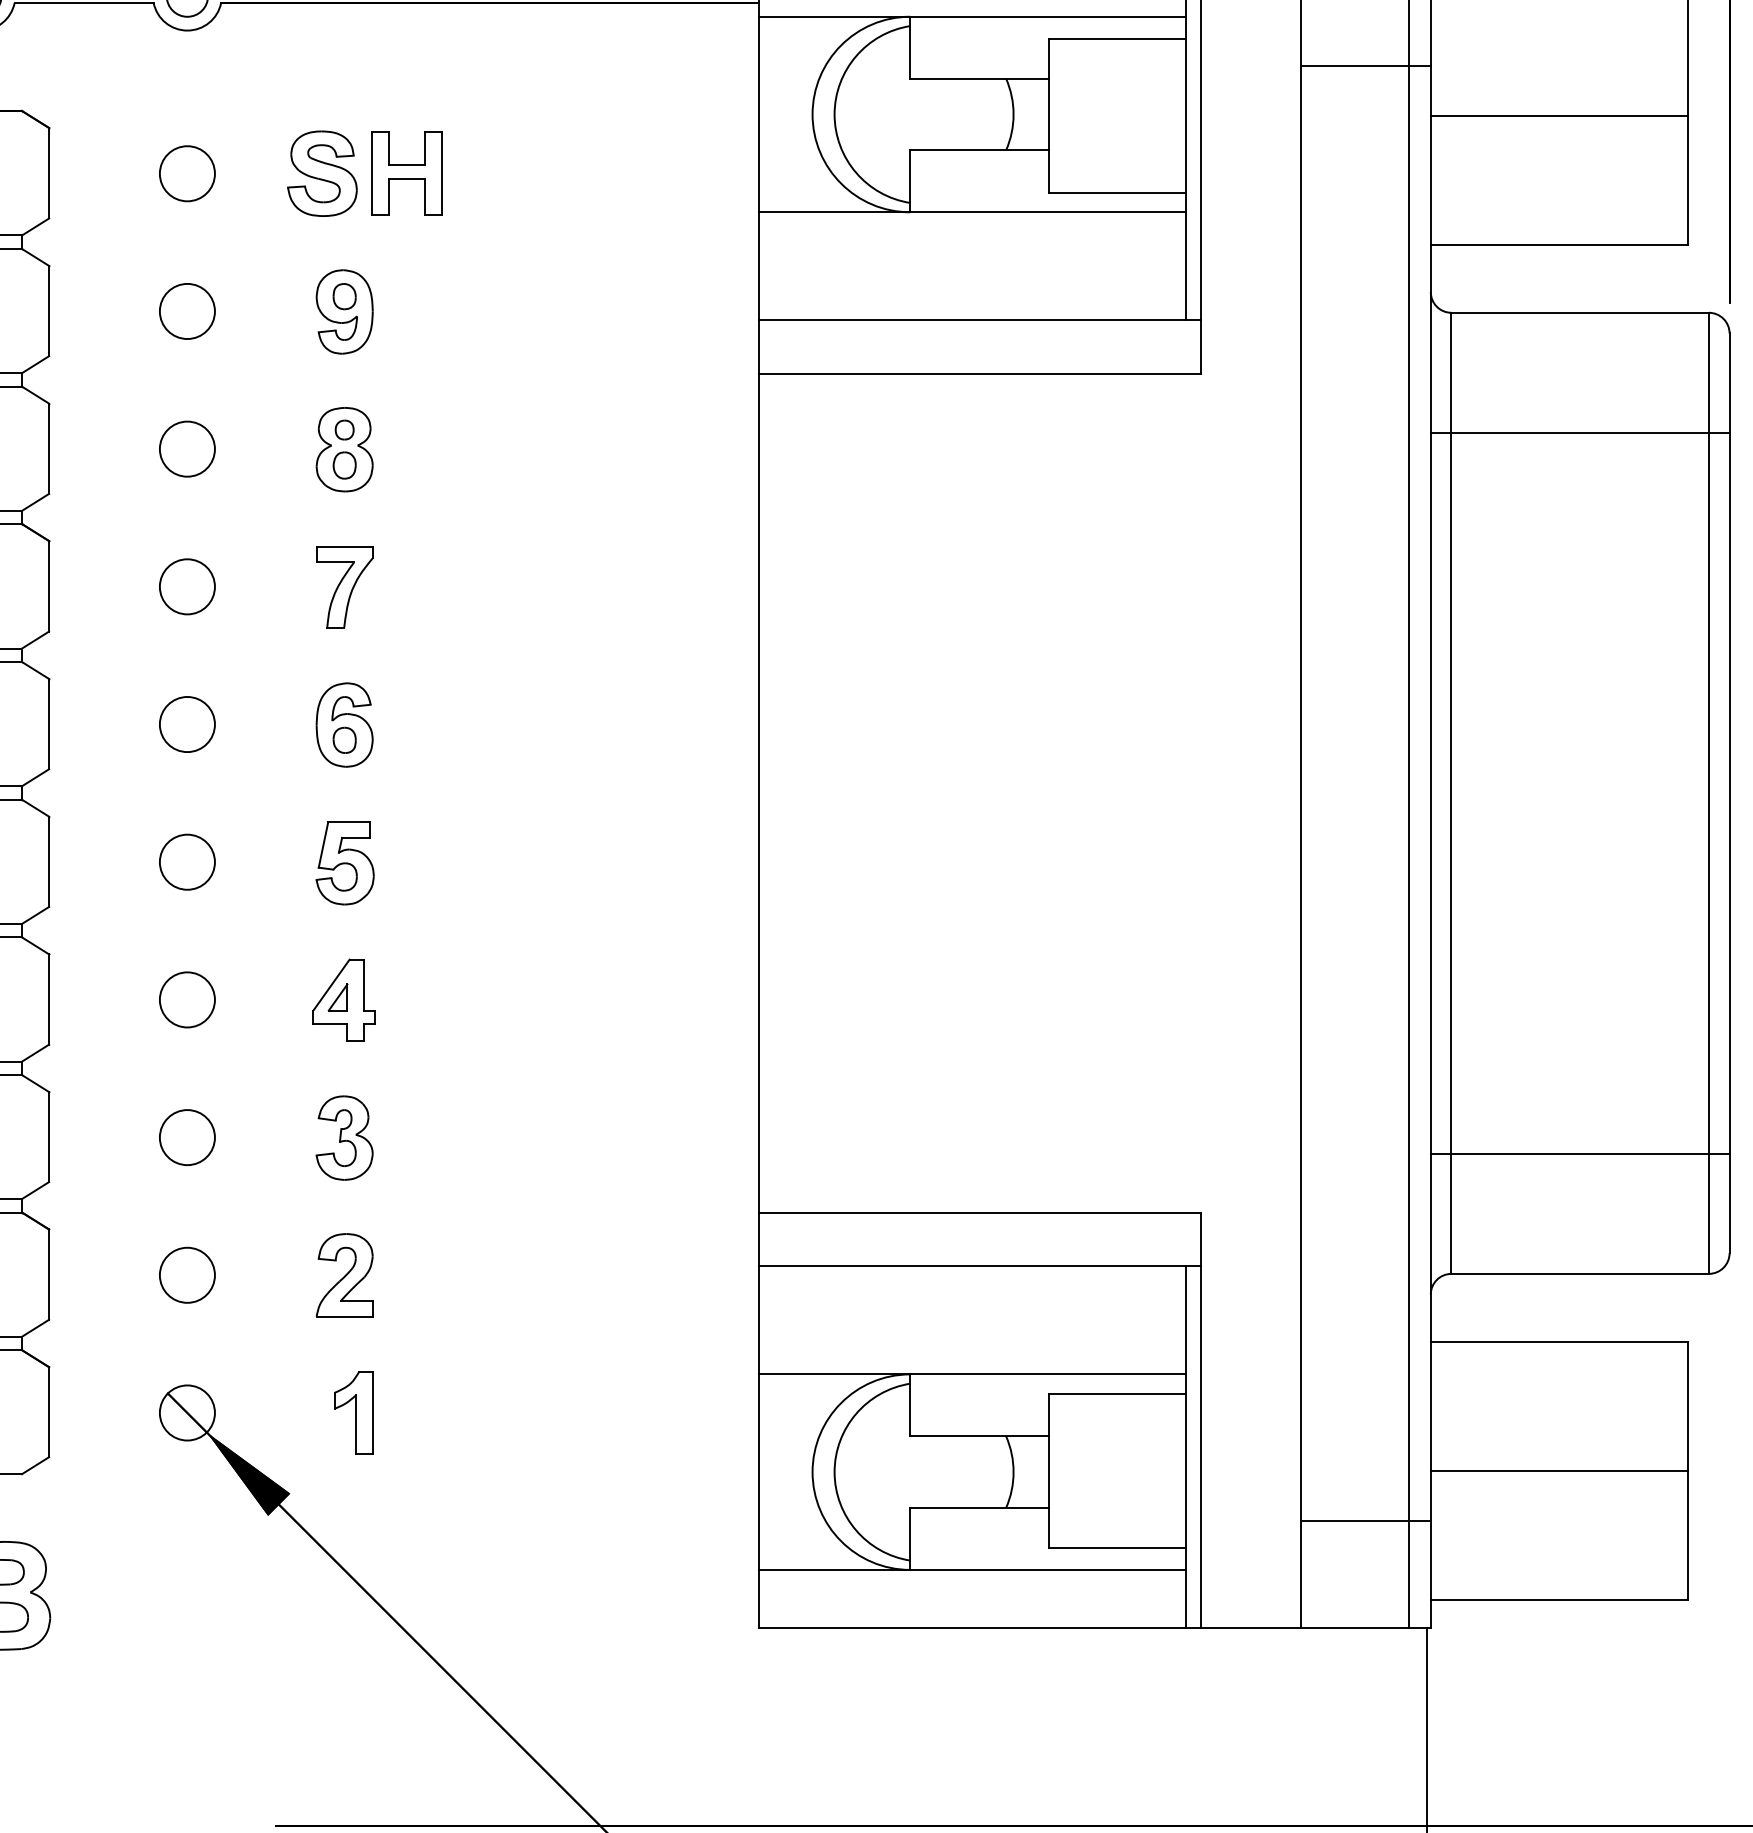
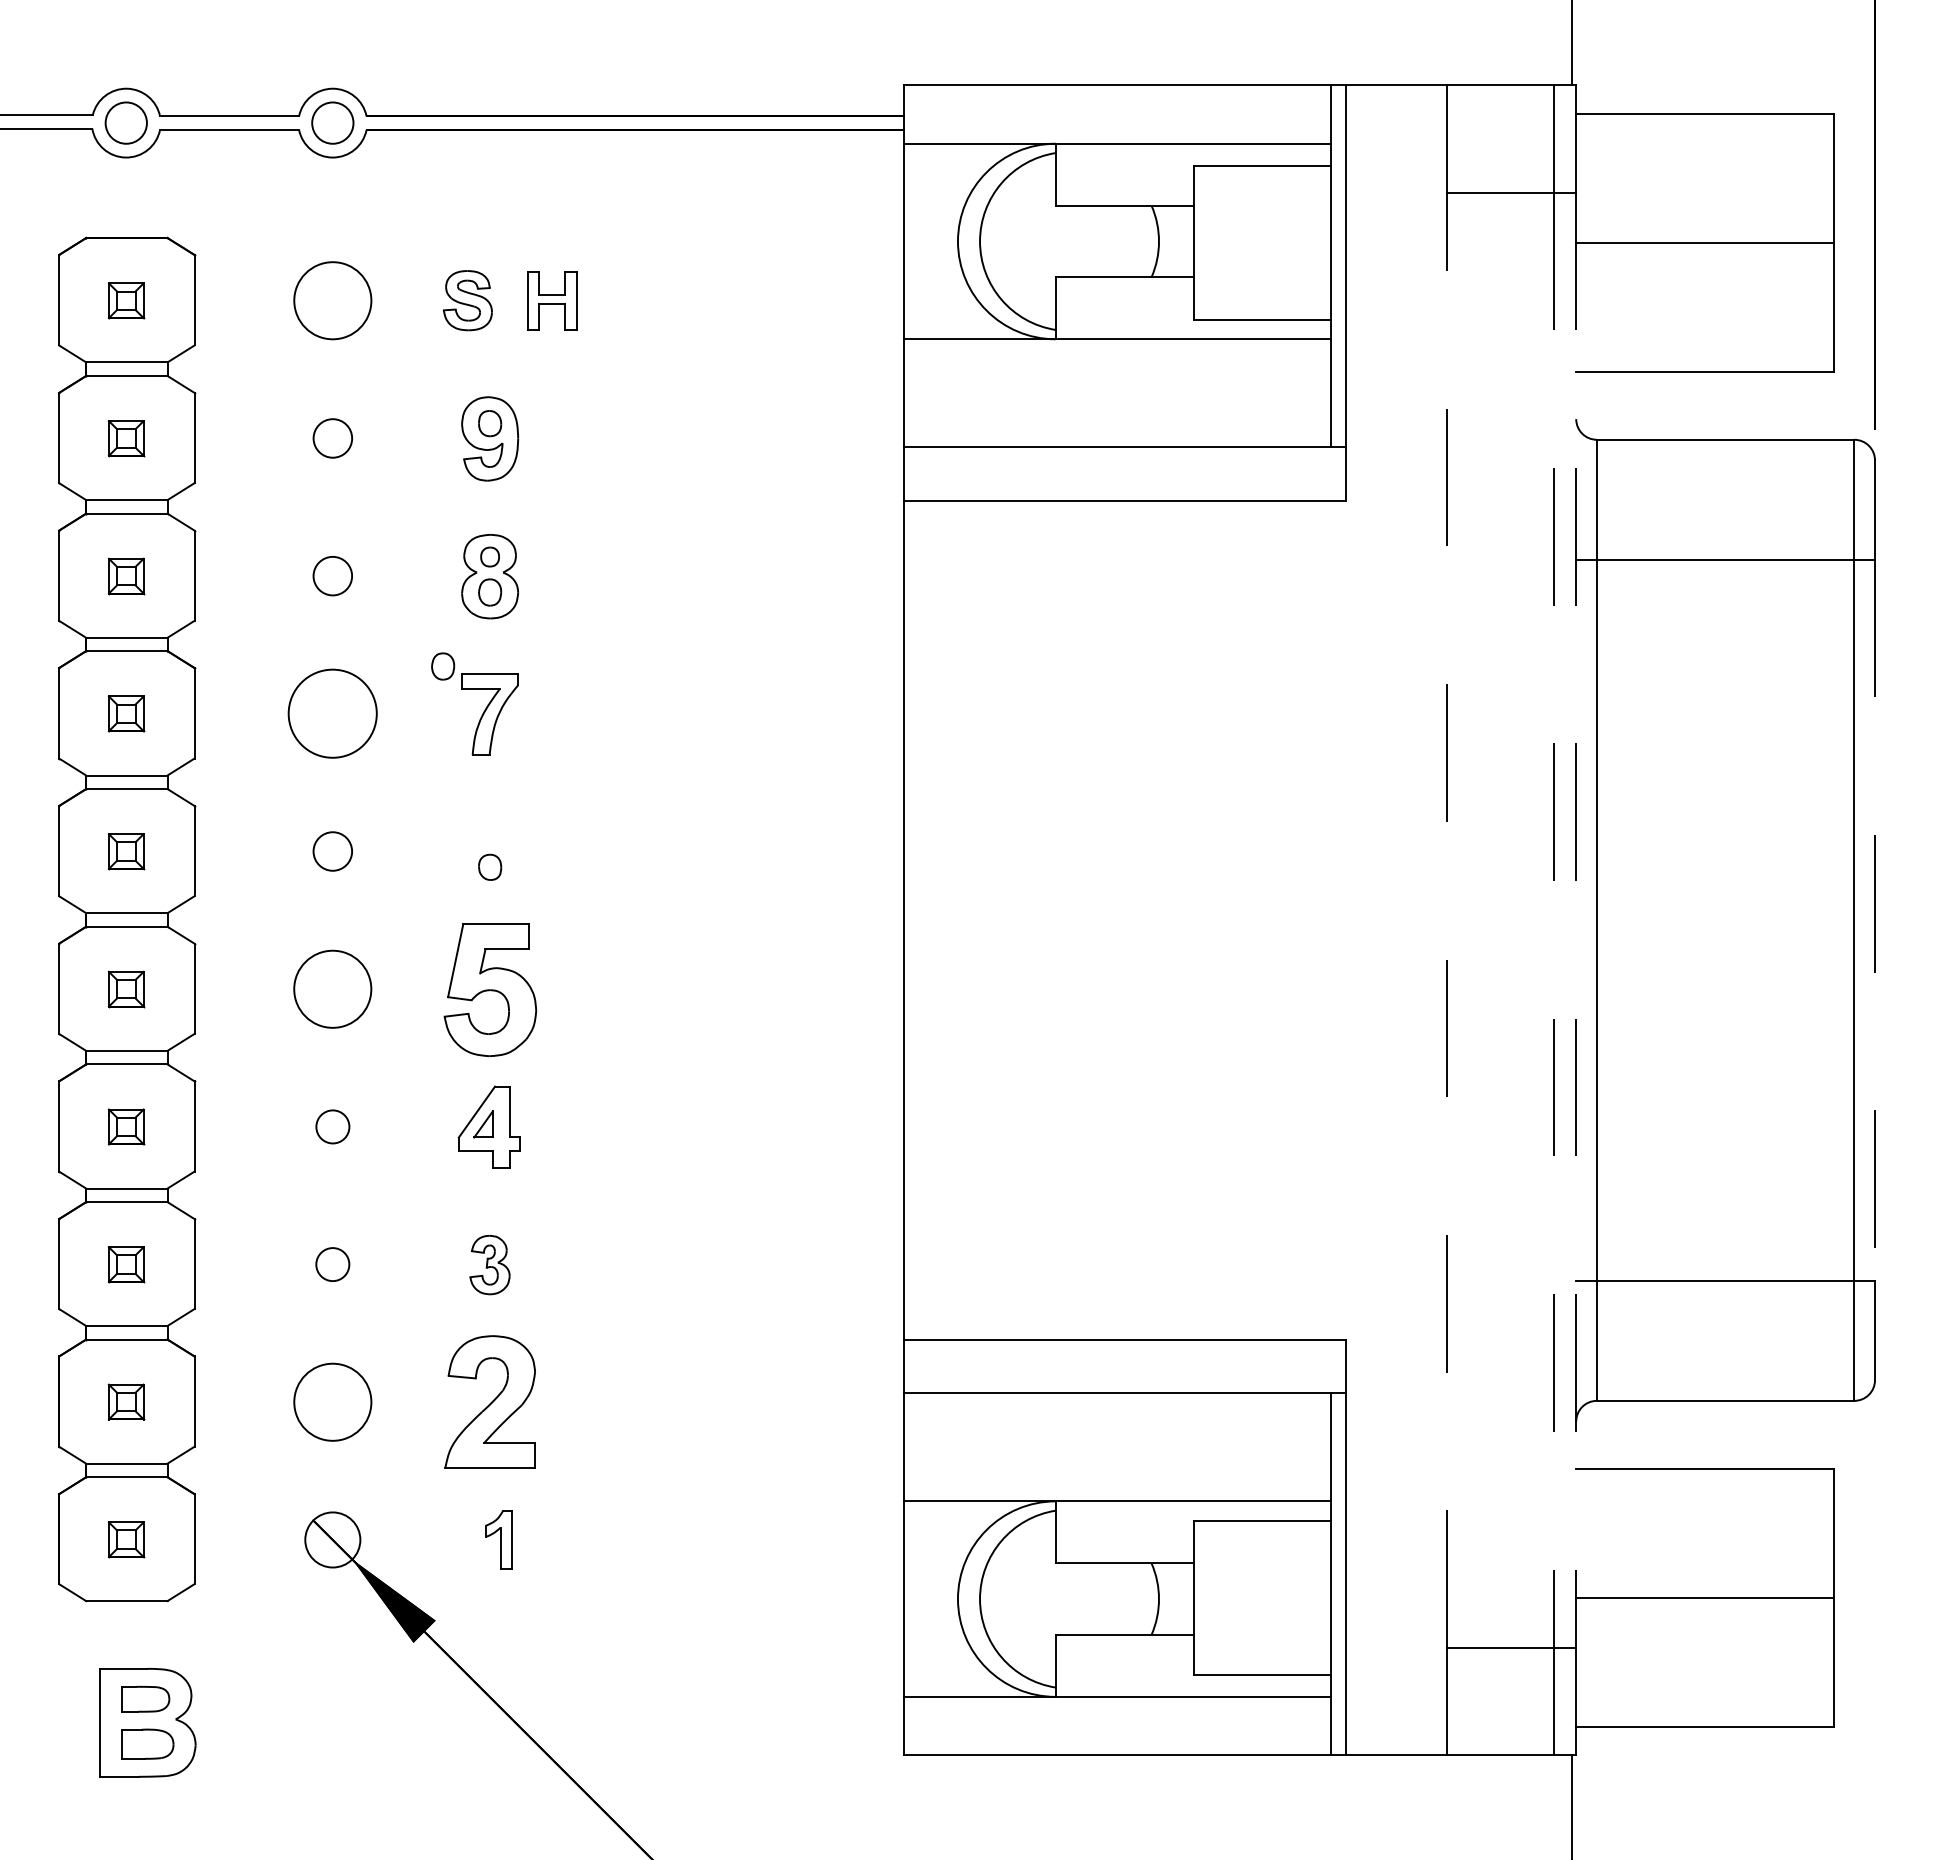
circle: (187, 173) -> (332, 300), size x1.4
part: (322, 173) -> (467, 300), size x0.7
part: (406, 173) -> (551, 300), size x0.7
circle: (187, 311) -> (332, 438), size x0.7
circle: (187, 448) -> (332, 575), size x0.7
part: (298, 539) -> (443, 666), added
circle: (187, 586) -> (332, 713), size x1.6
circle: (187, 724) -> (332, 851), size x0.7
part: (345, 724) -> (490, 851), removed
line: (1301, 793) -> (1446, 920), solid -> dashed
line: (1409, 793) -> (1554, 920), solid -> dashed
line: (1431, 793) -> (1576, 920), solid -> dashed
line: (1730, 793) -> (1875, 920), solid -> dashed
circle: (187, 861) -> (332, 988), size x1.4
part: (345, 863) -> (490, 990), size x1.6
circle: (187, 999) -> (332, 1126), size x0.6
circle: (187, 1137) -> (332, 1264), size x0.6
part: (344, 1137) -> (489, 1264), size x0.7
circle: (187, 1274) -> (332, 1401), size x1.4
part: (344, 1275) -> (489, 1402), size x1.6
part: (353, 1412) -> (498, 1539), size x0.7

